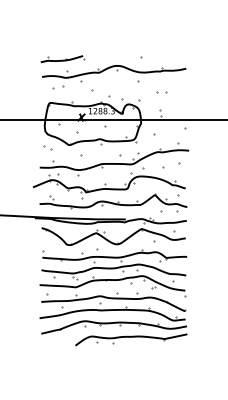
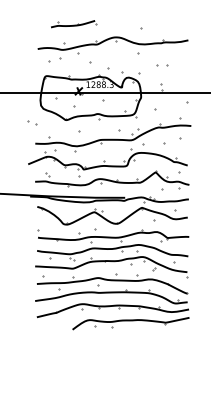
part: (62, 59) -> (73, 24), moved
part: (47, 147) -> (31, 122), moved

